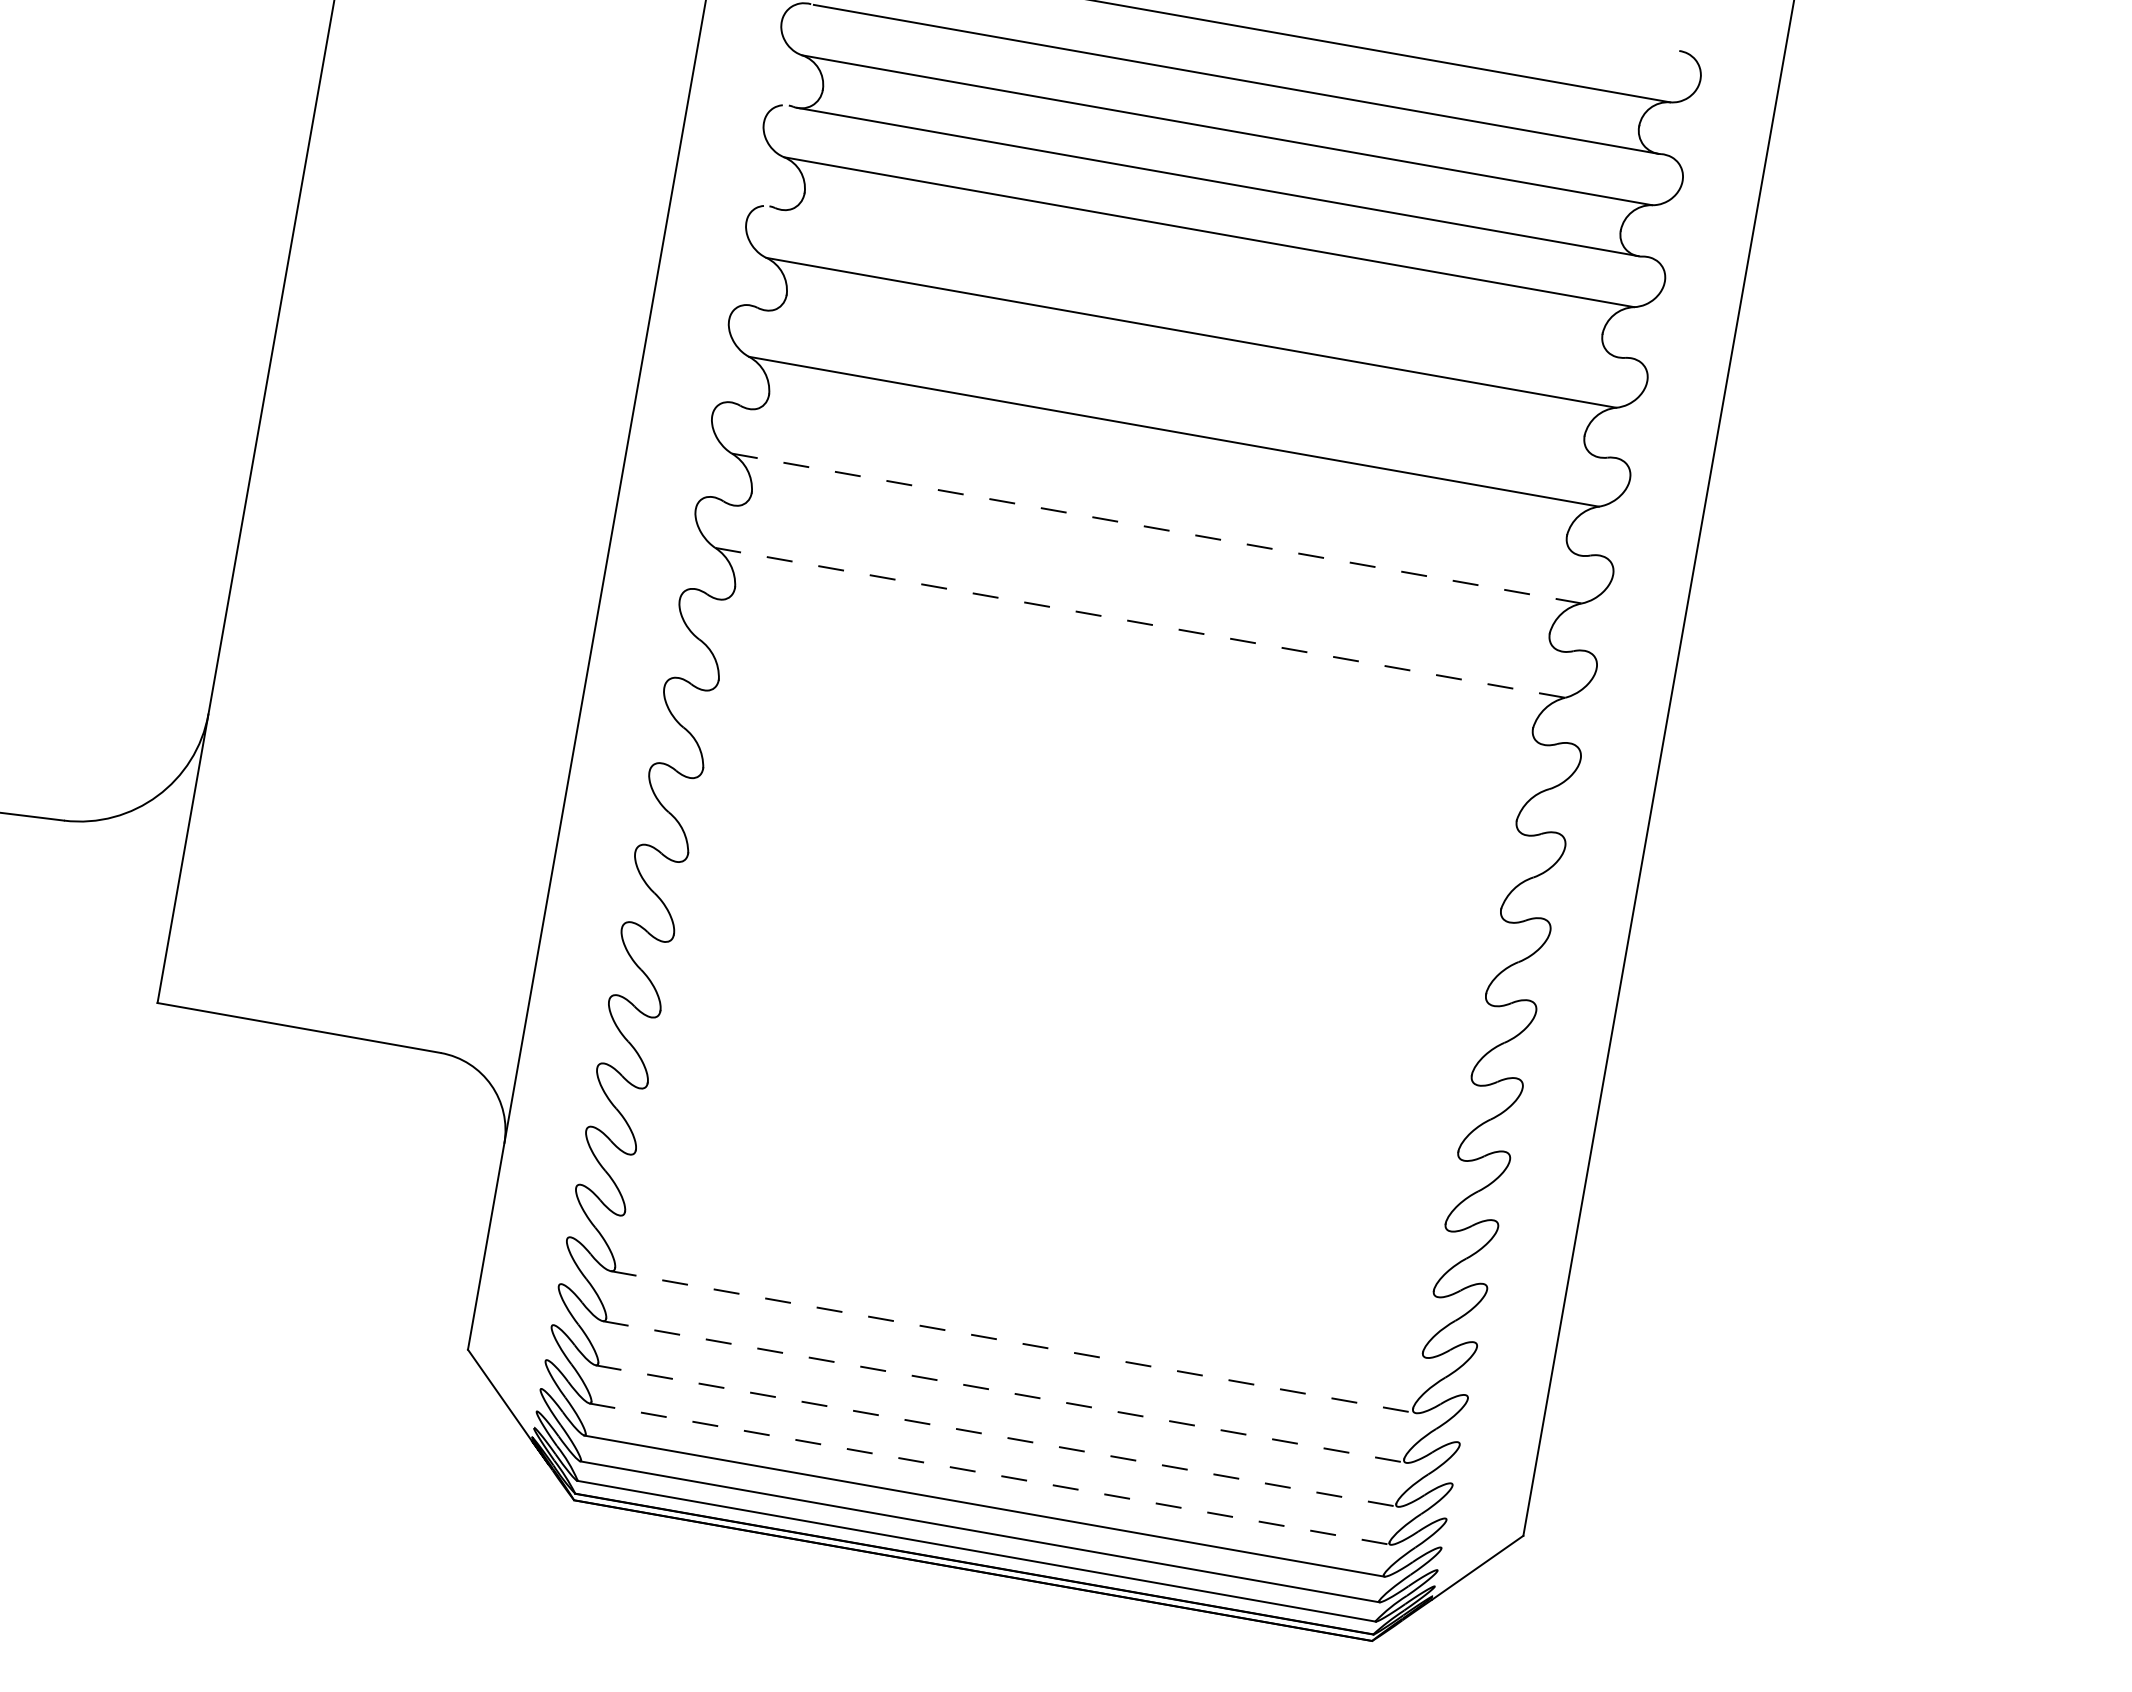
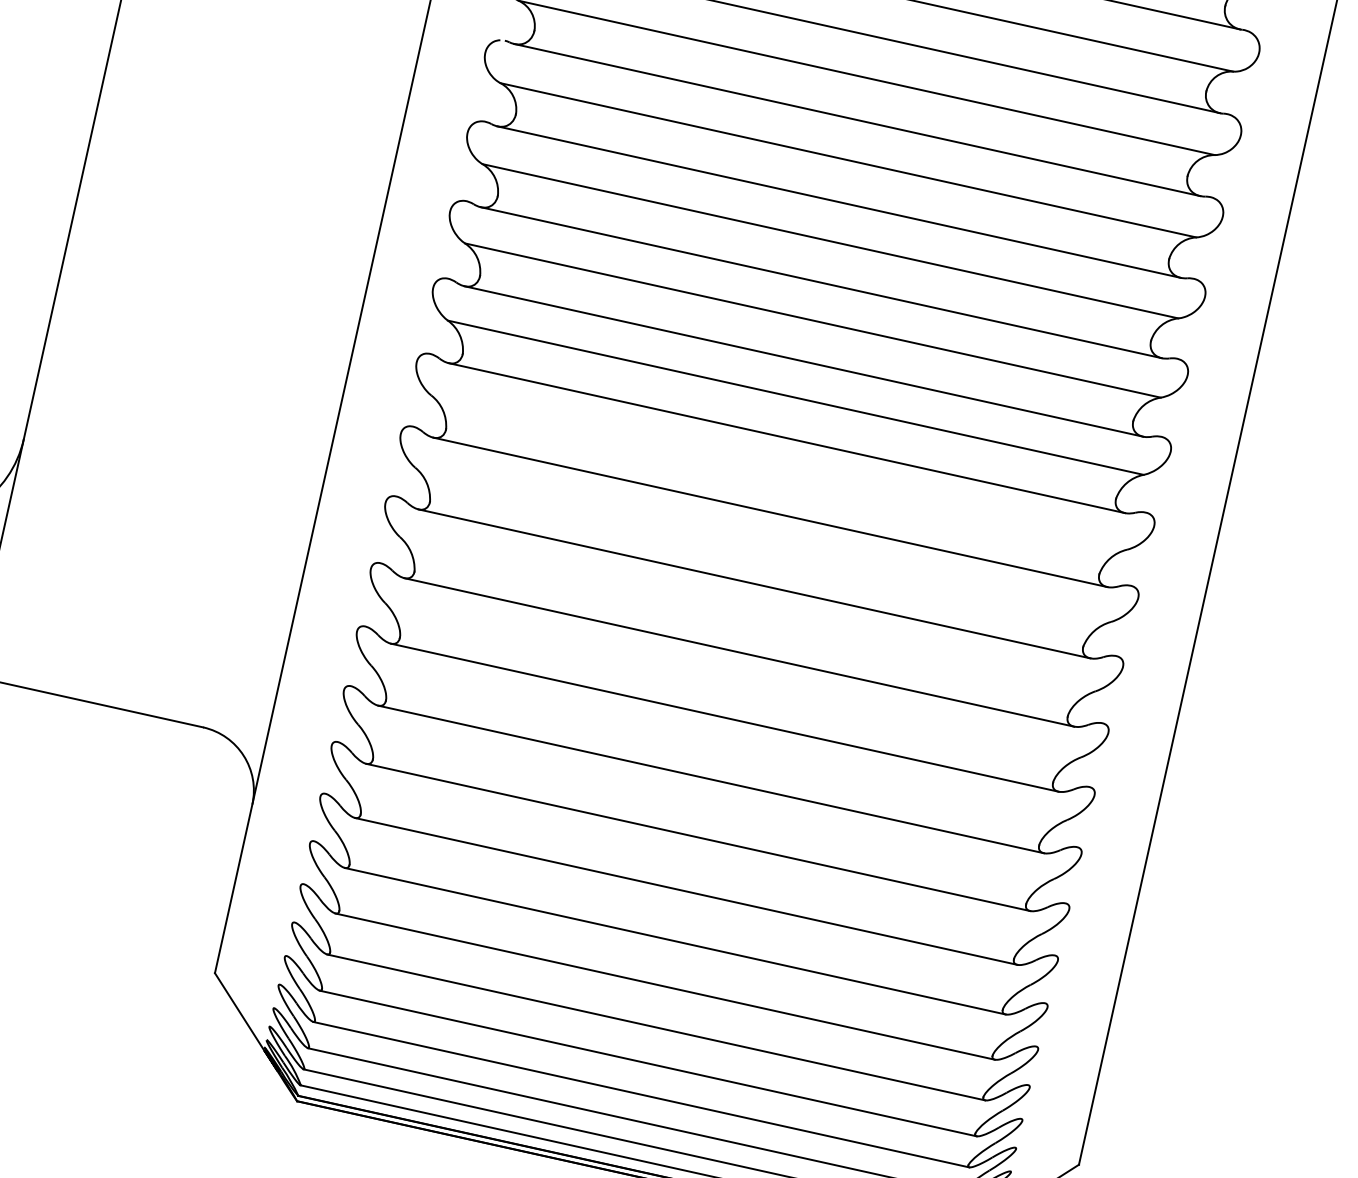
line: (1199, 283) -> (856, 119), added
line: (1181, 383) -> (838, 201), added
line: (1164, 482) -> (820, 282), added
line: (1157, 528) -> (813, 320), dashed -> solid
line: (1147, 578) -> (803, 361), added
line: (1140, 622) -> (796, 397), dashed -> solid
line: (1131, 672) -> (786, 438), added
line: (1115, 762) -> (770, 512), added
line: (1099, 849) -> (753, 583), added
line: (1085, 933) -> (739, 652), added
line: (1070, 1013) -> (724, 717), added
line: (1057, 1088) -> (710, 778), added
line: (1045, 1159) -> (698, 837), added
line: (1033, 1225) -> (686, 891), added
line: (1022, 1286) -> (674, 941), added
line: (1013, 1342) -> (665, 986), dashed -> solid
line: (1005, 1392) -> (656, 1027), dashed -> solid
line: (997, 1436) -> (648, 1063), dashed -> solid
line: (990, 1474) -> (641, 1094), dashed -> solid

